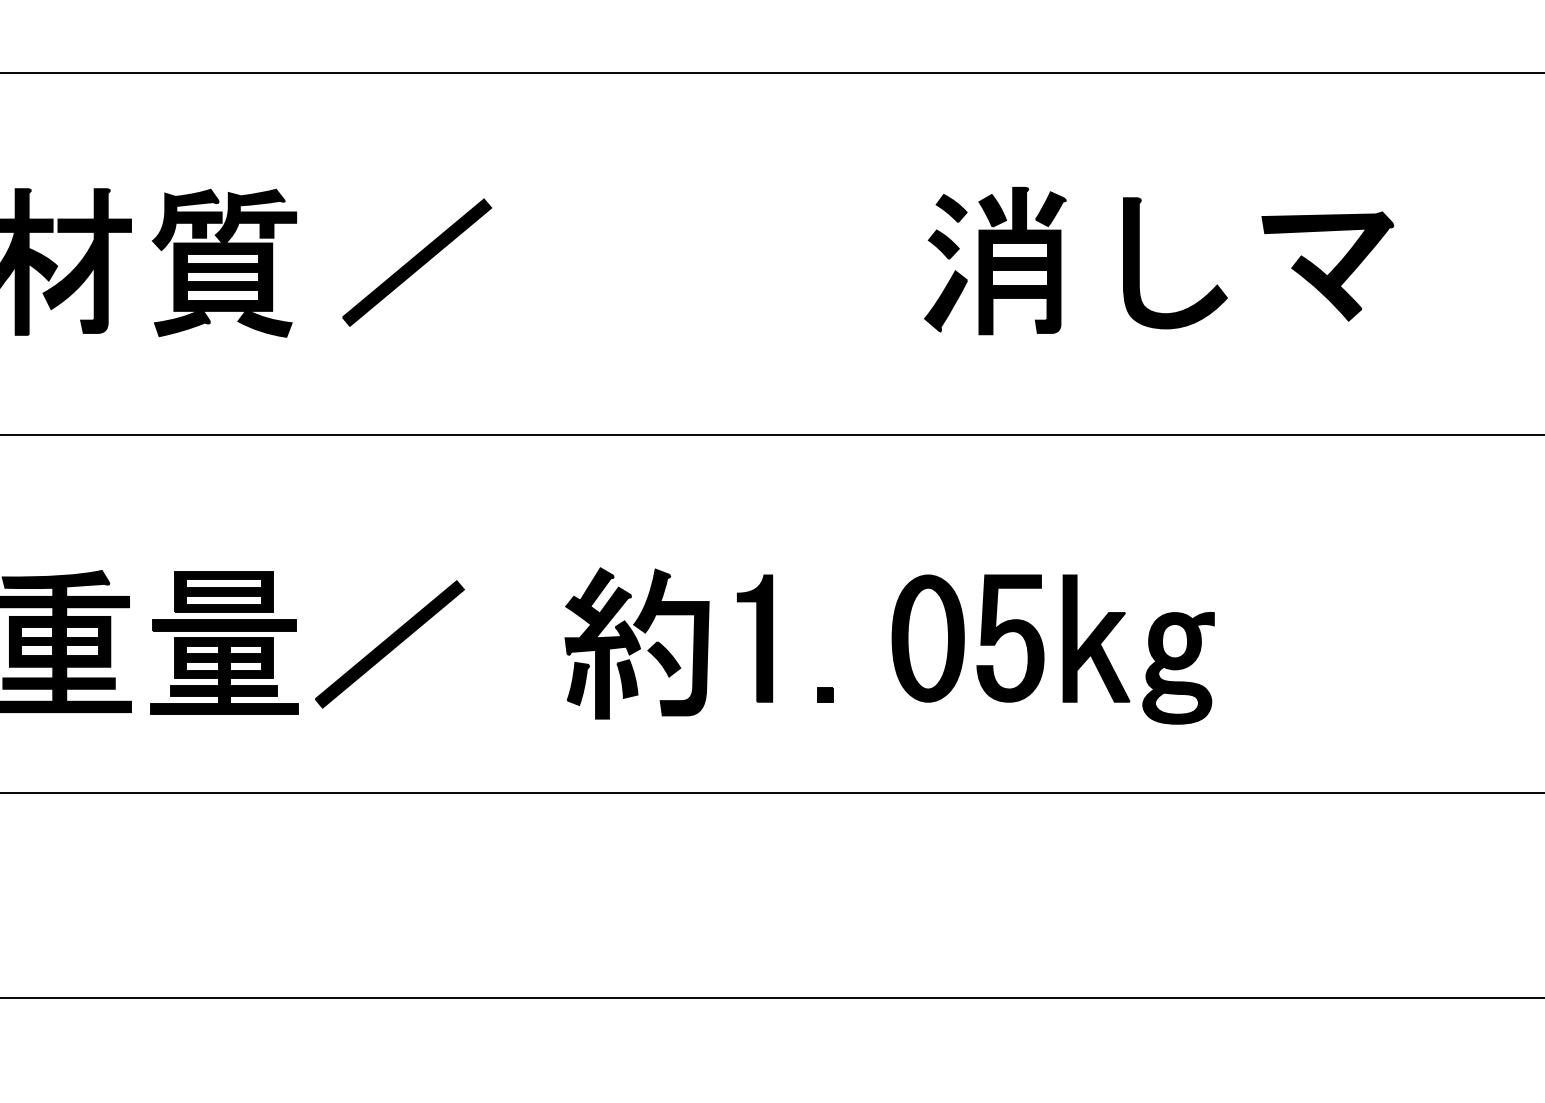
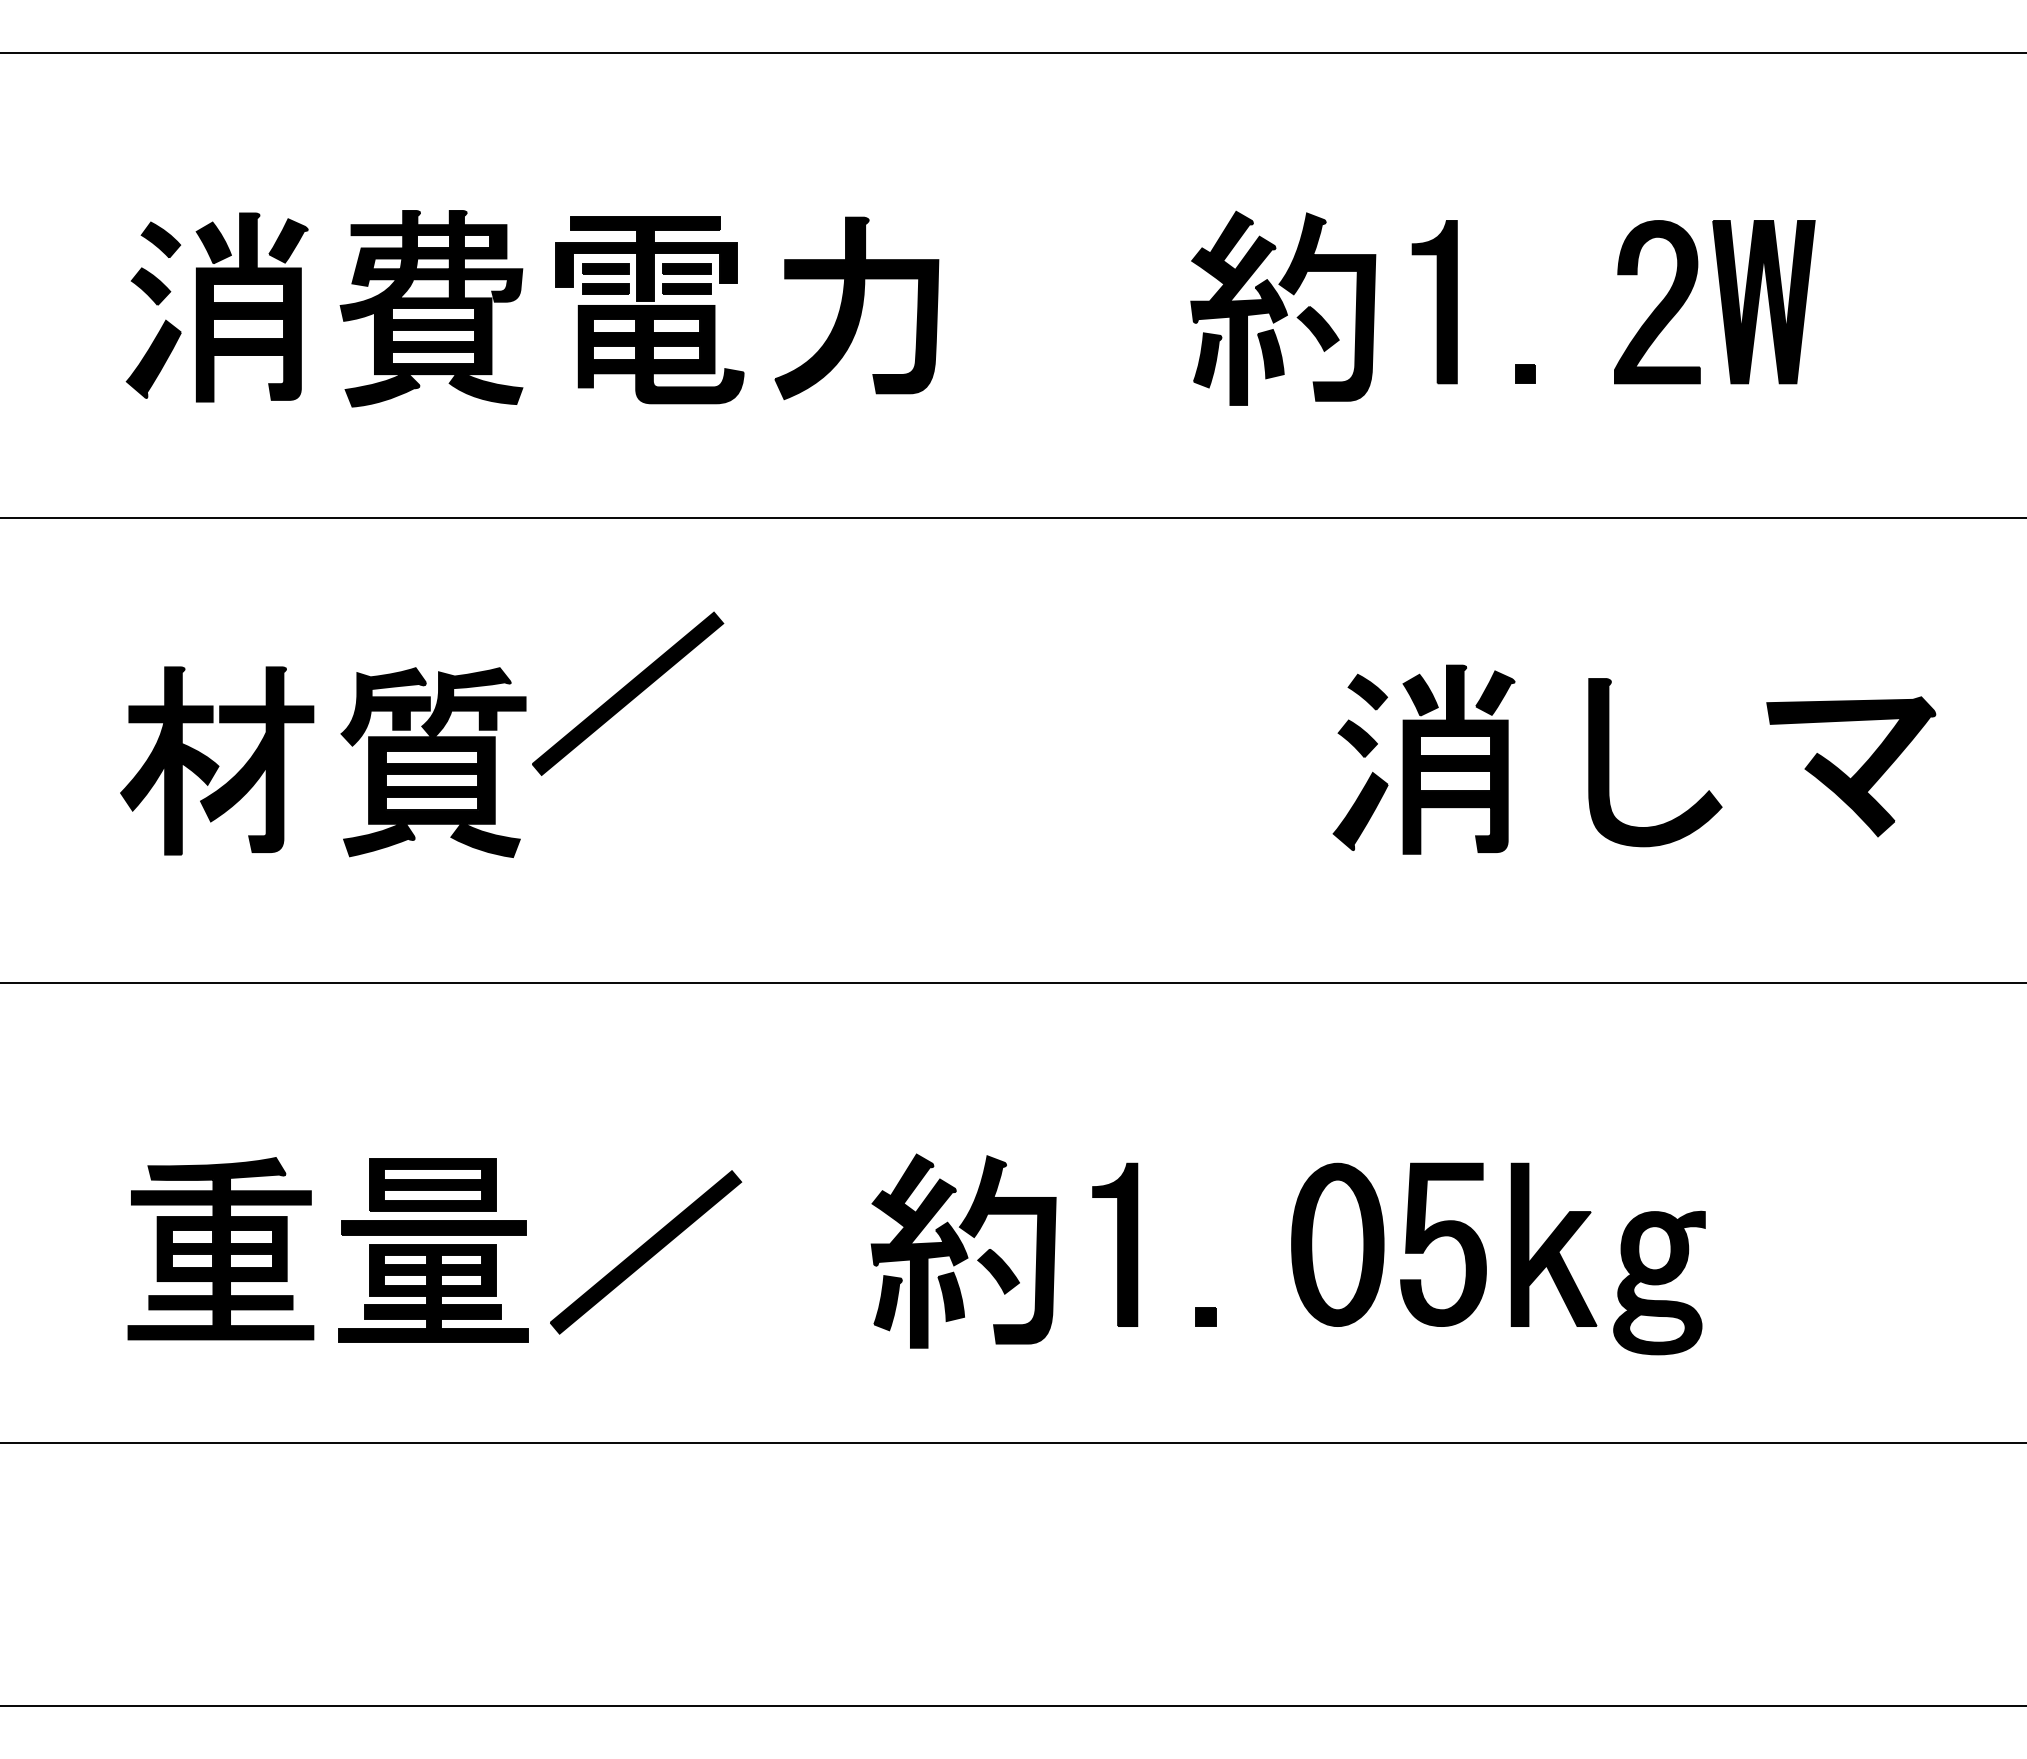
part: (417, 262) -> (628, 693), moved

